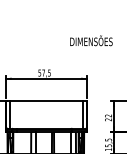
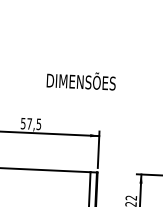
text: (91, 40) -> (81, 79), moved

